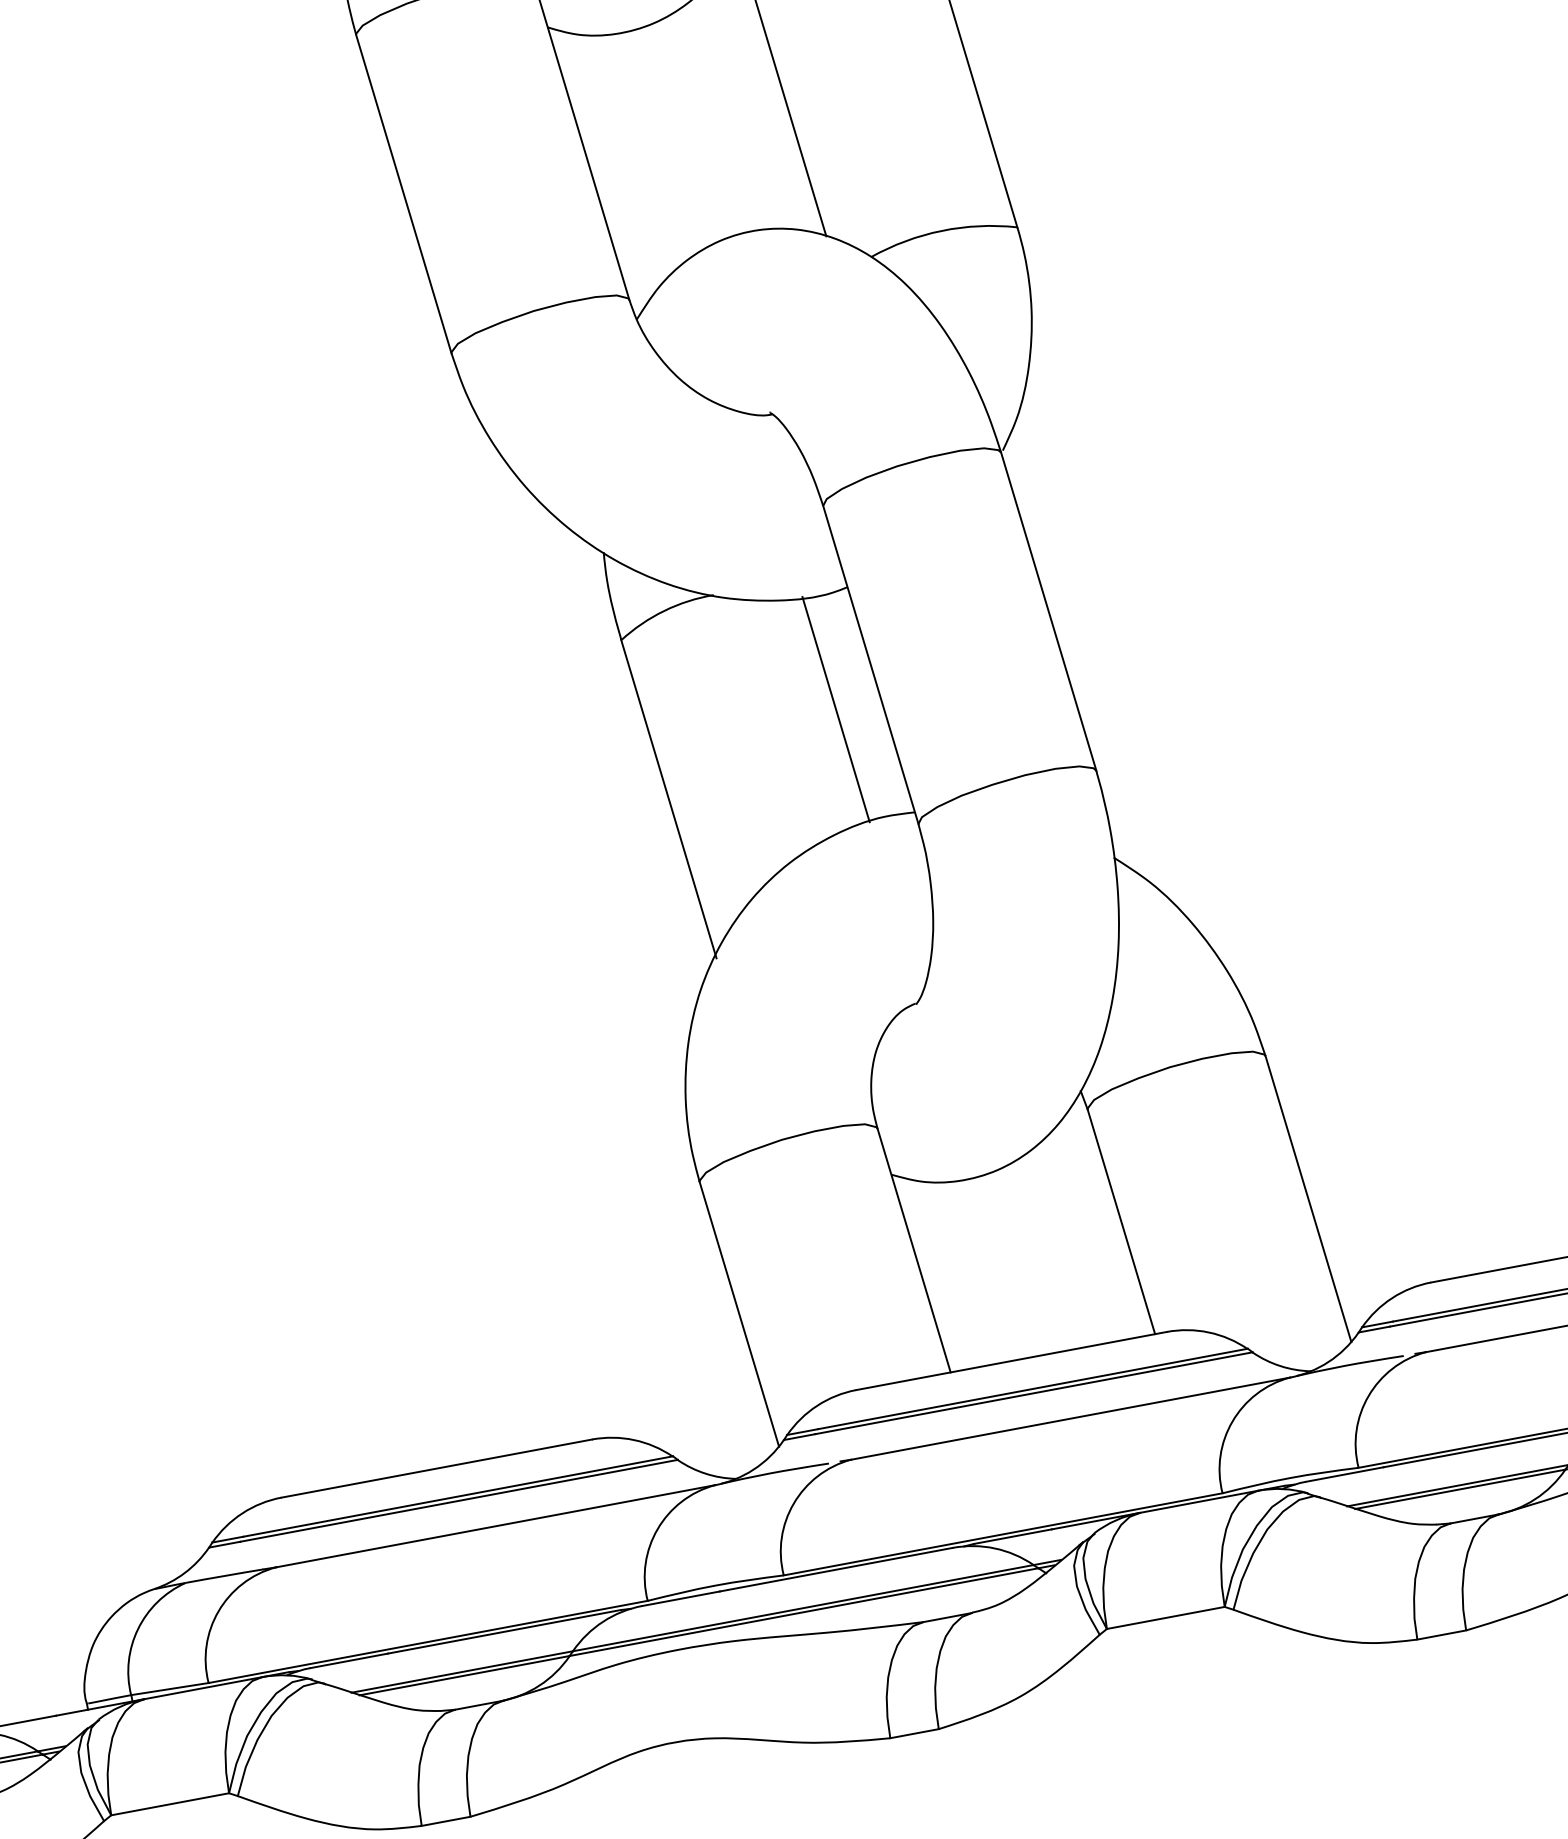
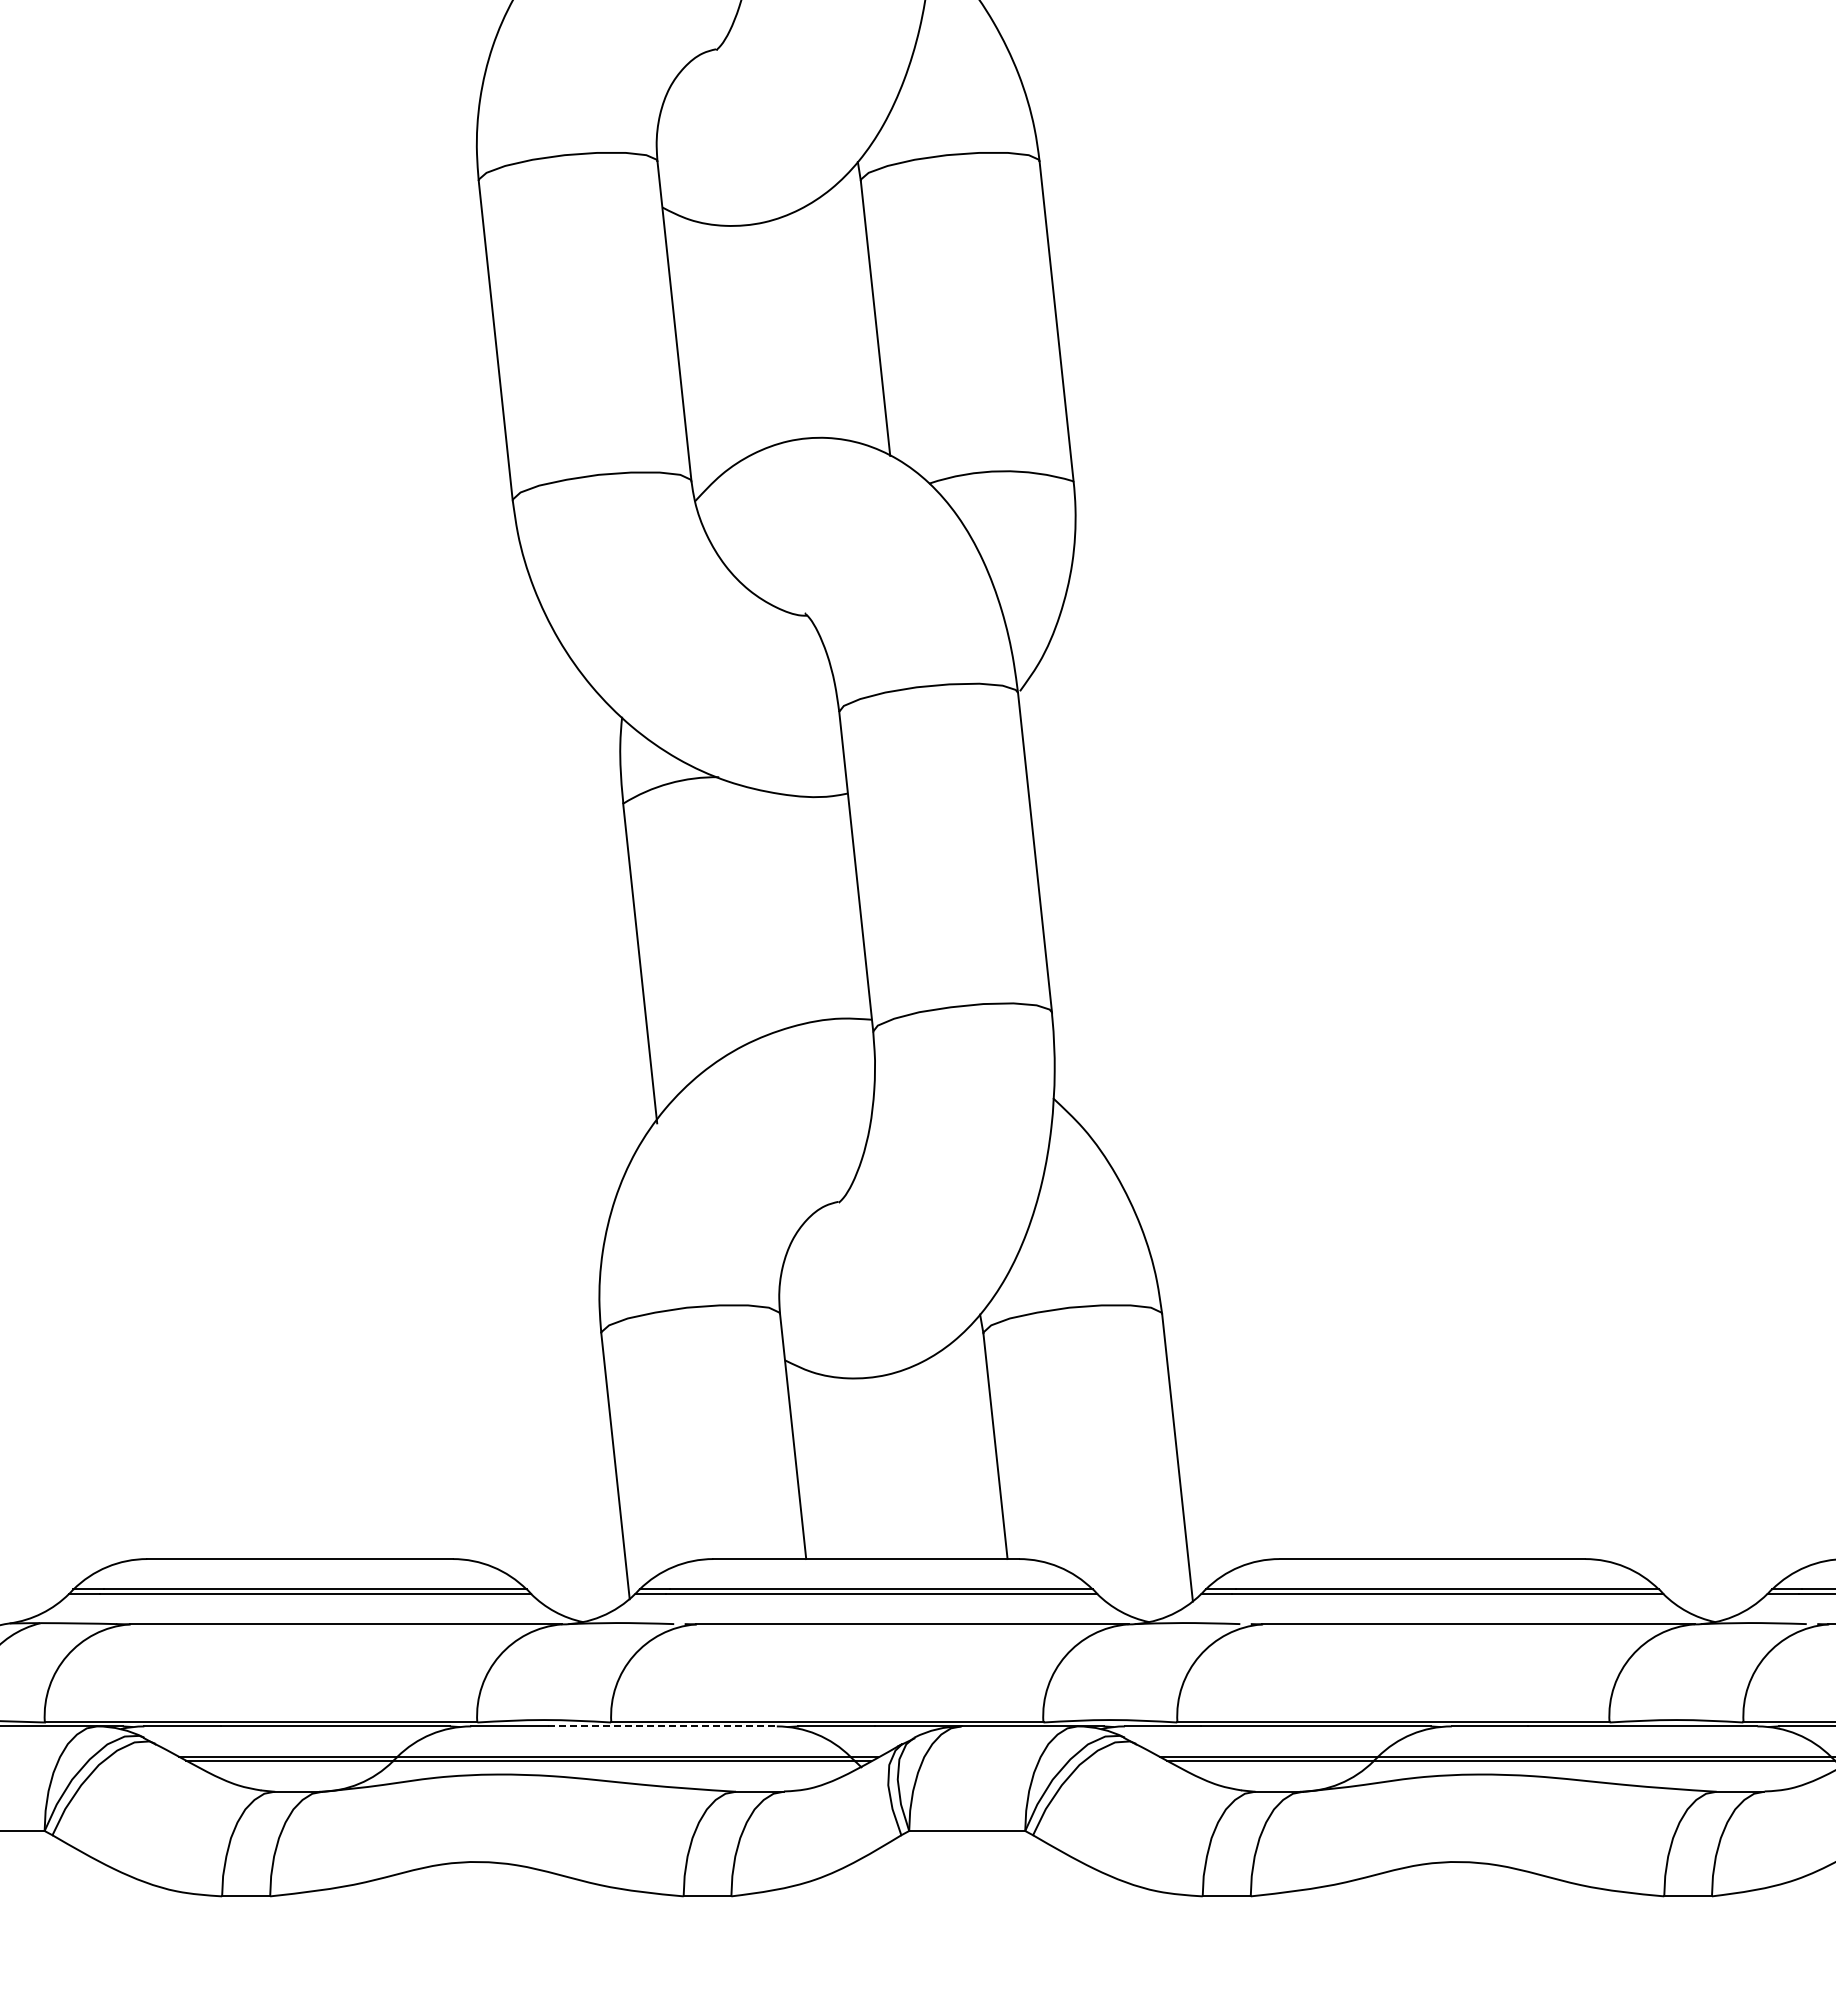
line: (836, 709) -> (815, 907), removed
line: (836, 1569) -> (662, 1726), solid -> dashed

